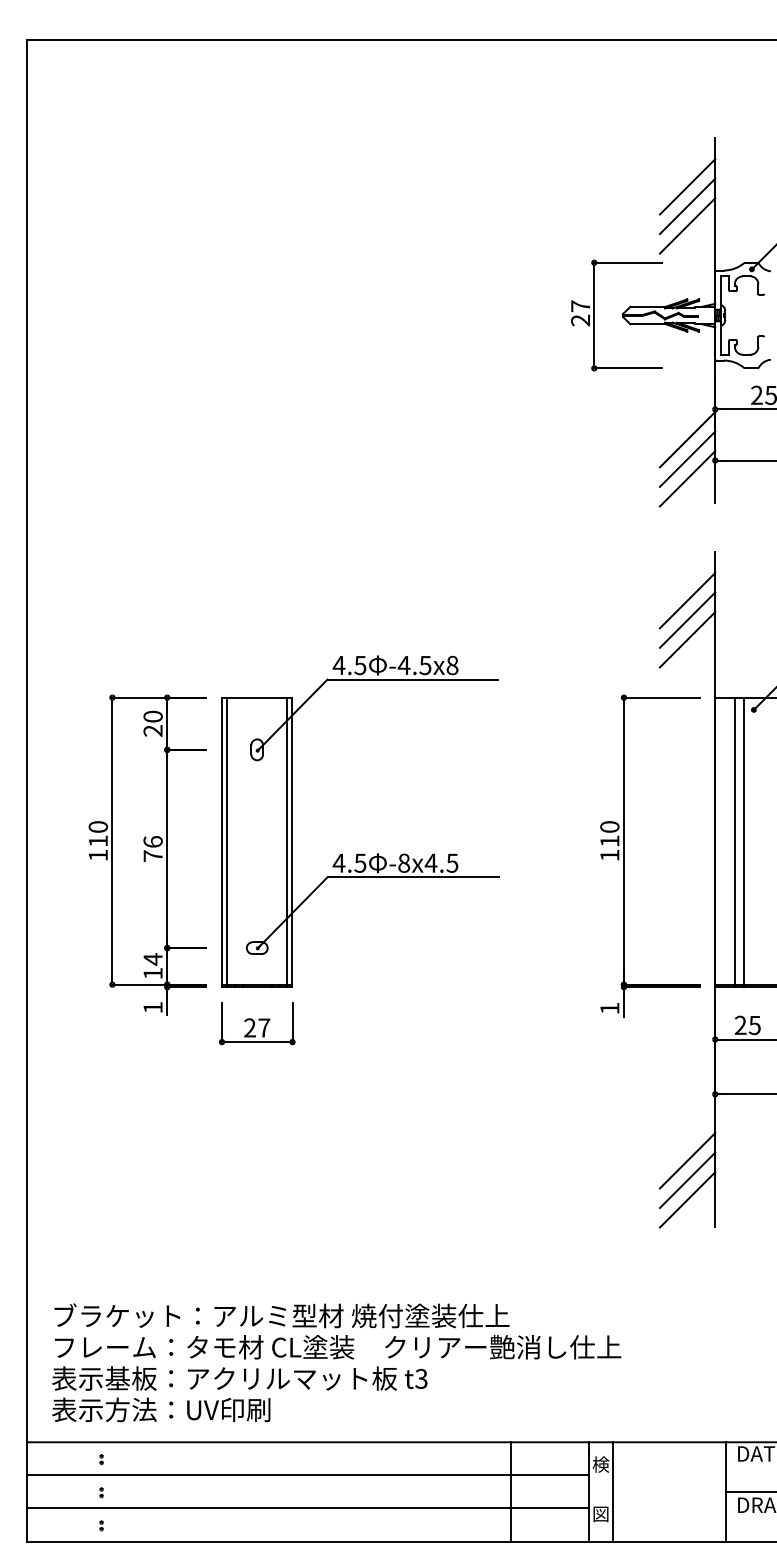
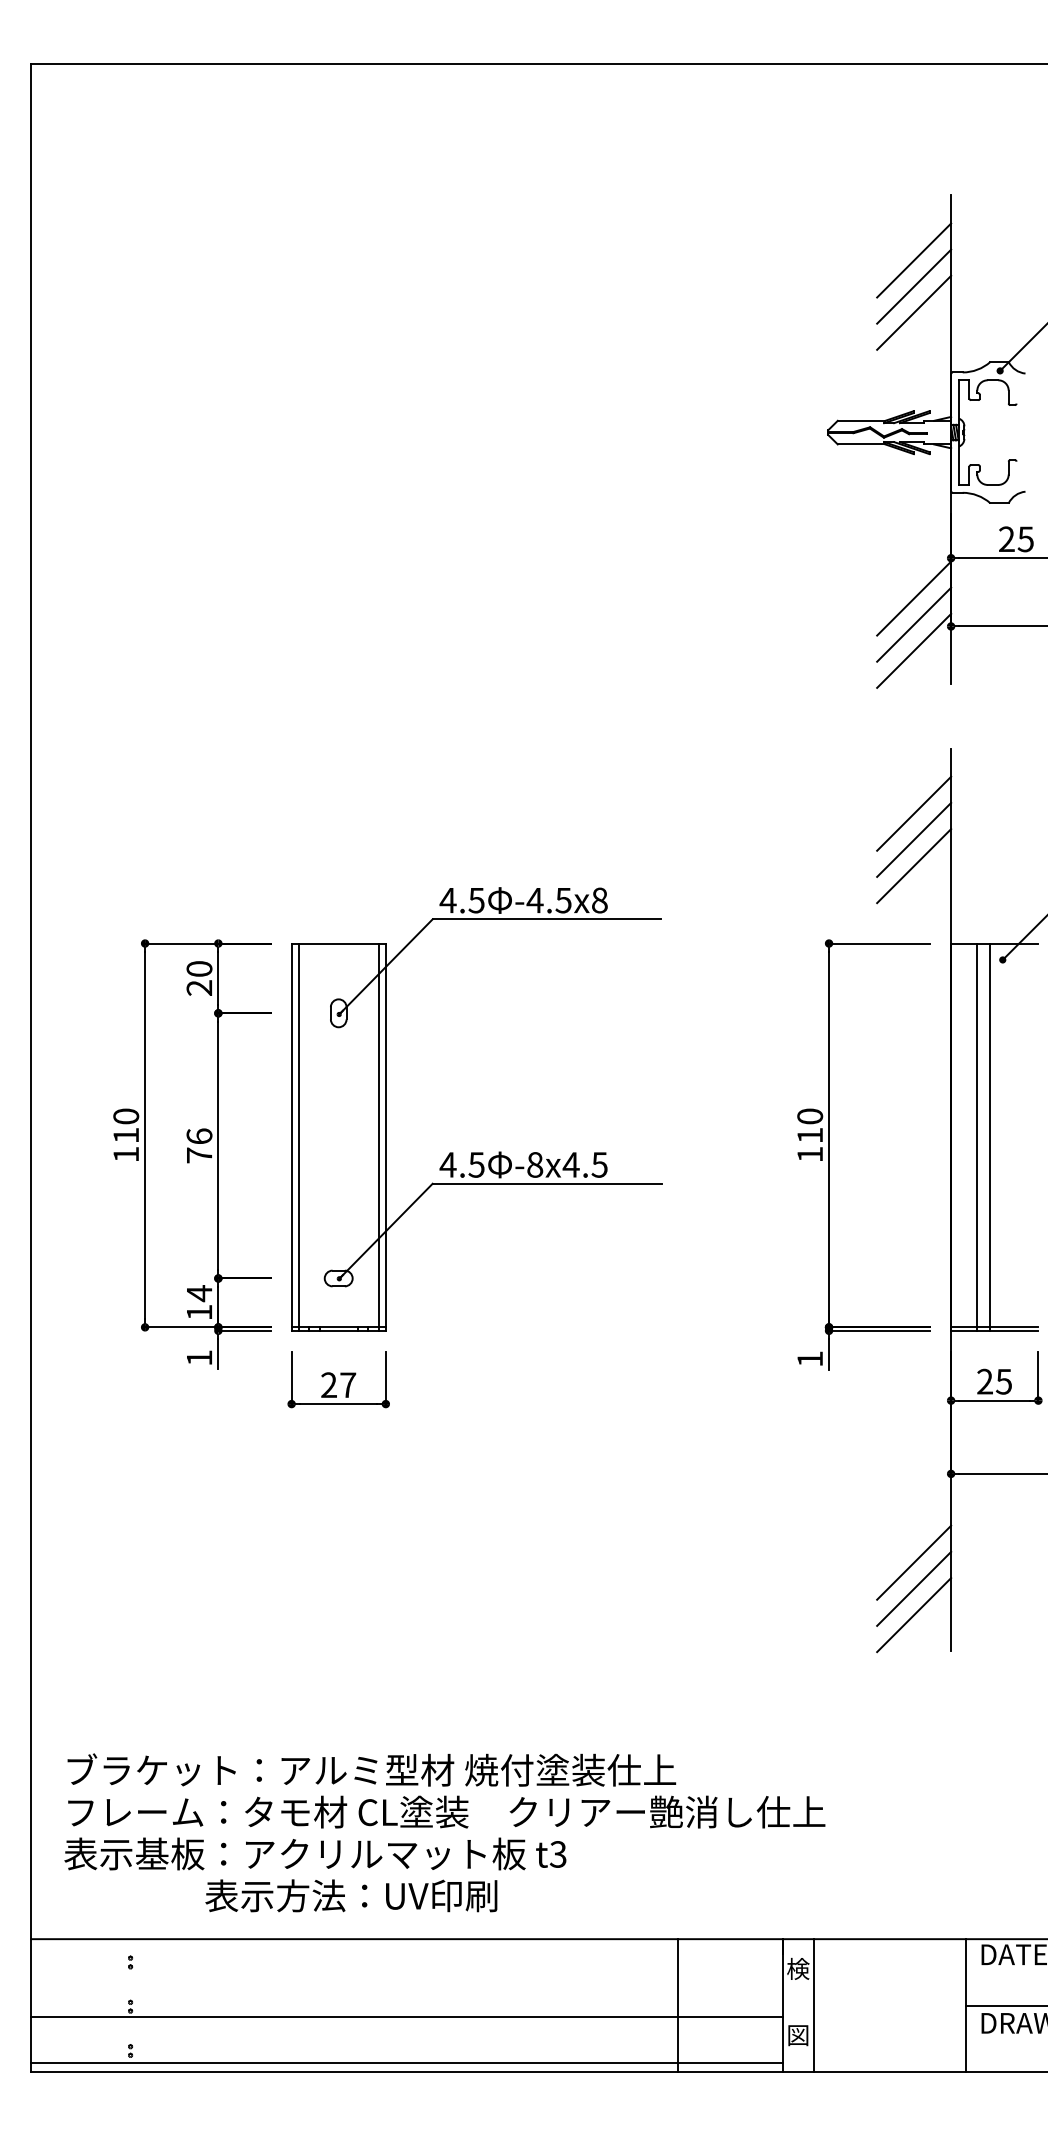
part: (594, 315) -> (789, 432), removed
text: (161, 1409) -> (351, 1895), moved
line: (307, 1475) -> (406, 2017), moved
line: (307, 1508) -> (406, 2062), moved

